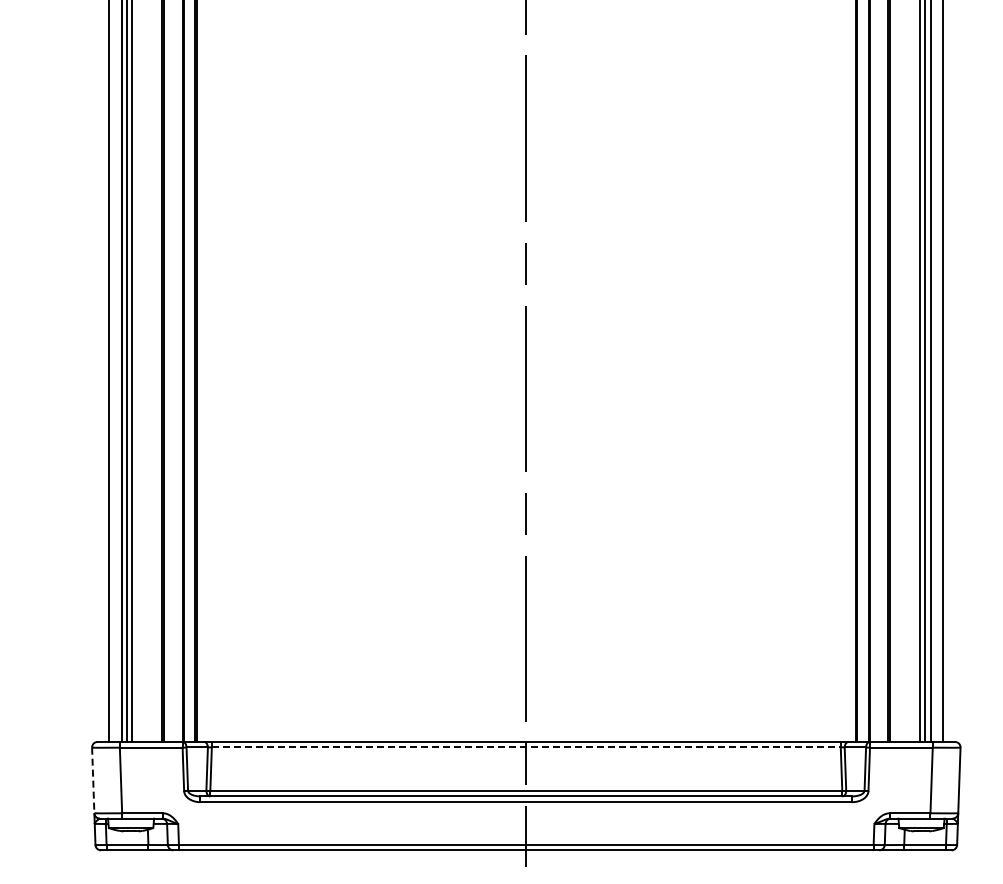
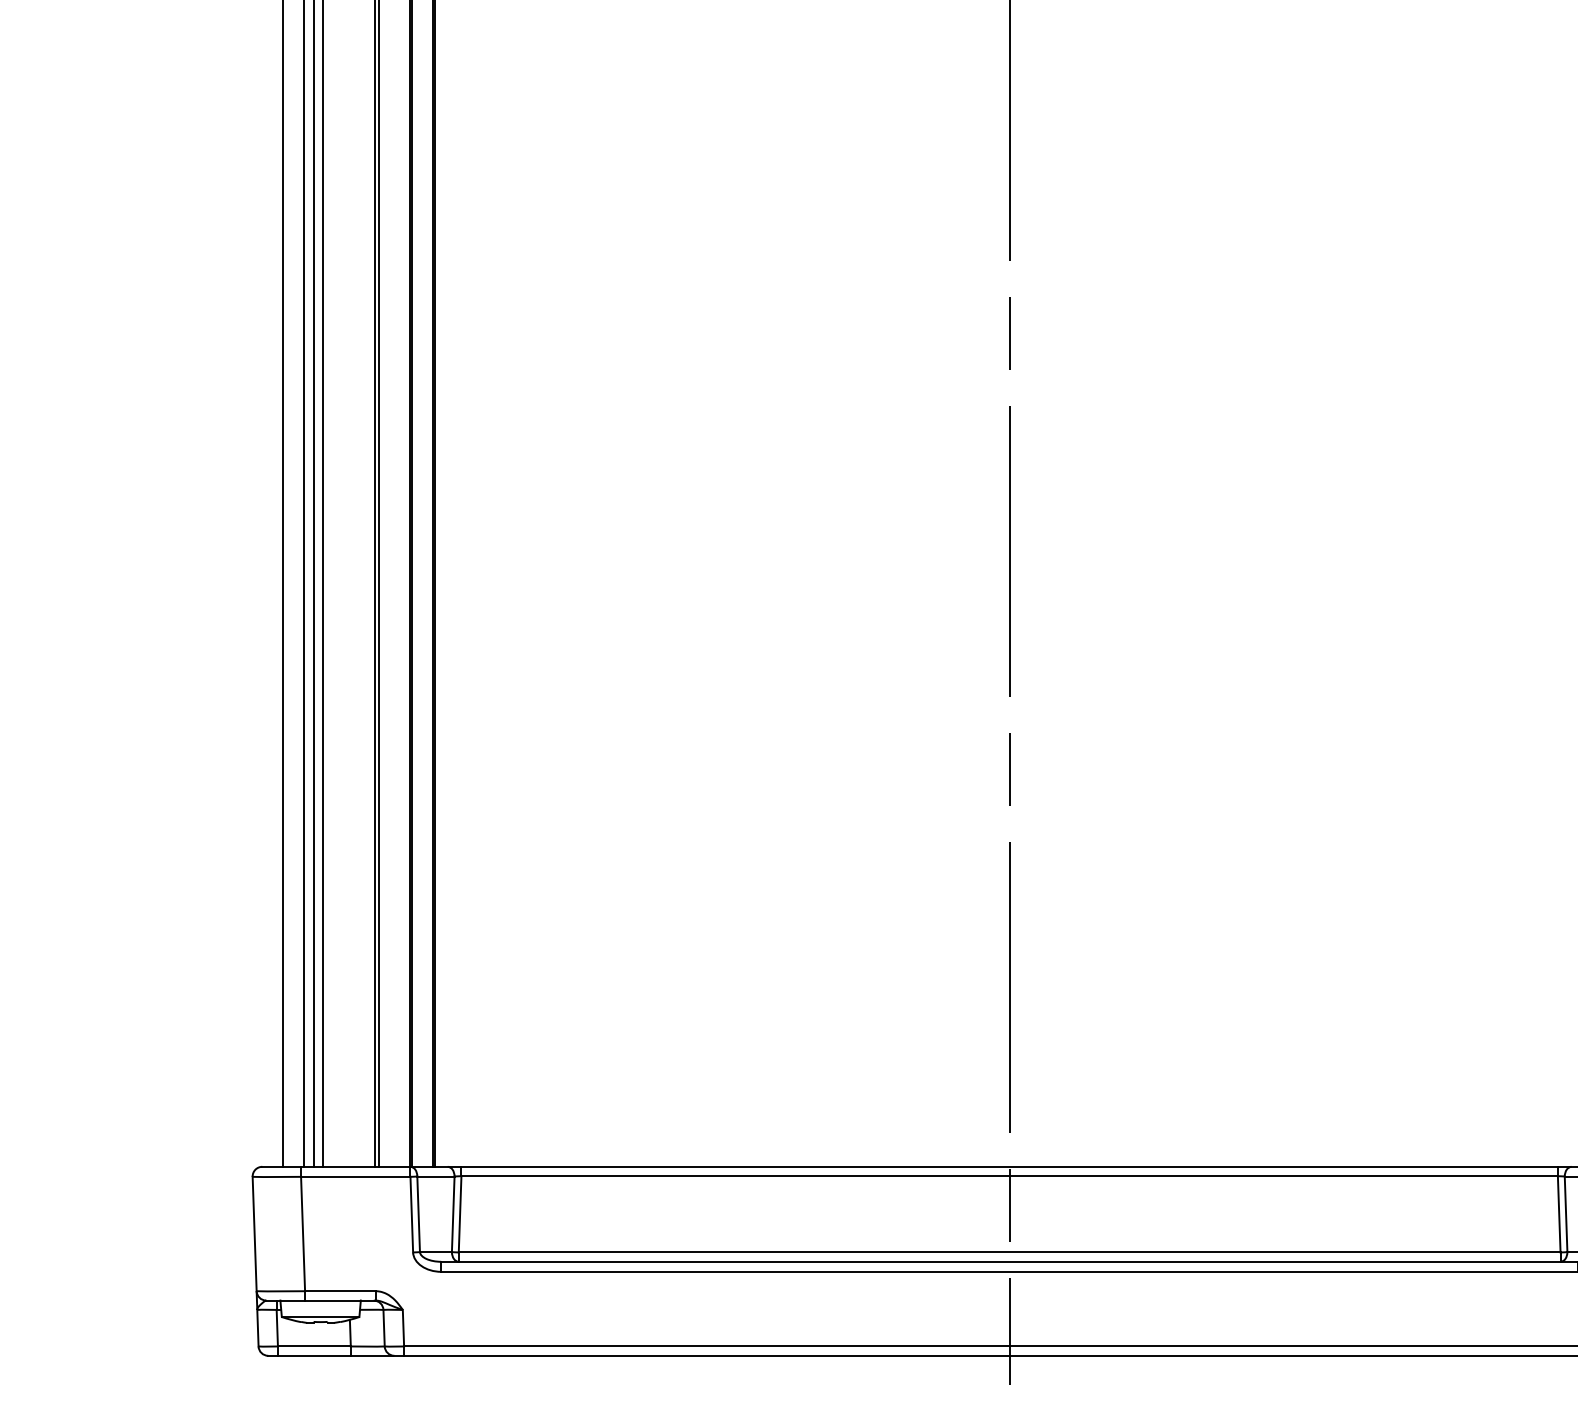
line: (526, 747) -> (1009, 1176), dashed -> solid
line: (93, 780) -> (255, 1234), dashed -> solid

